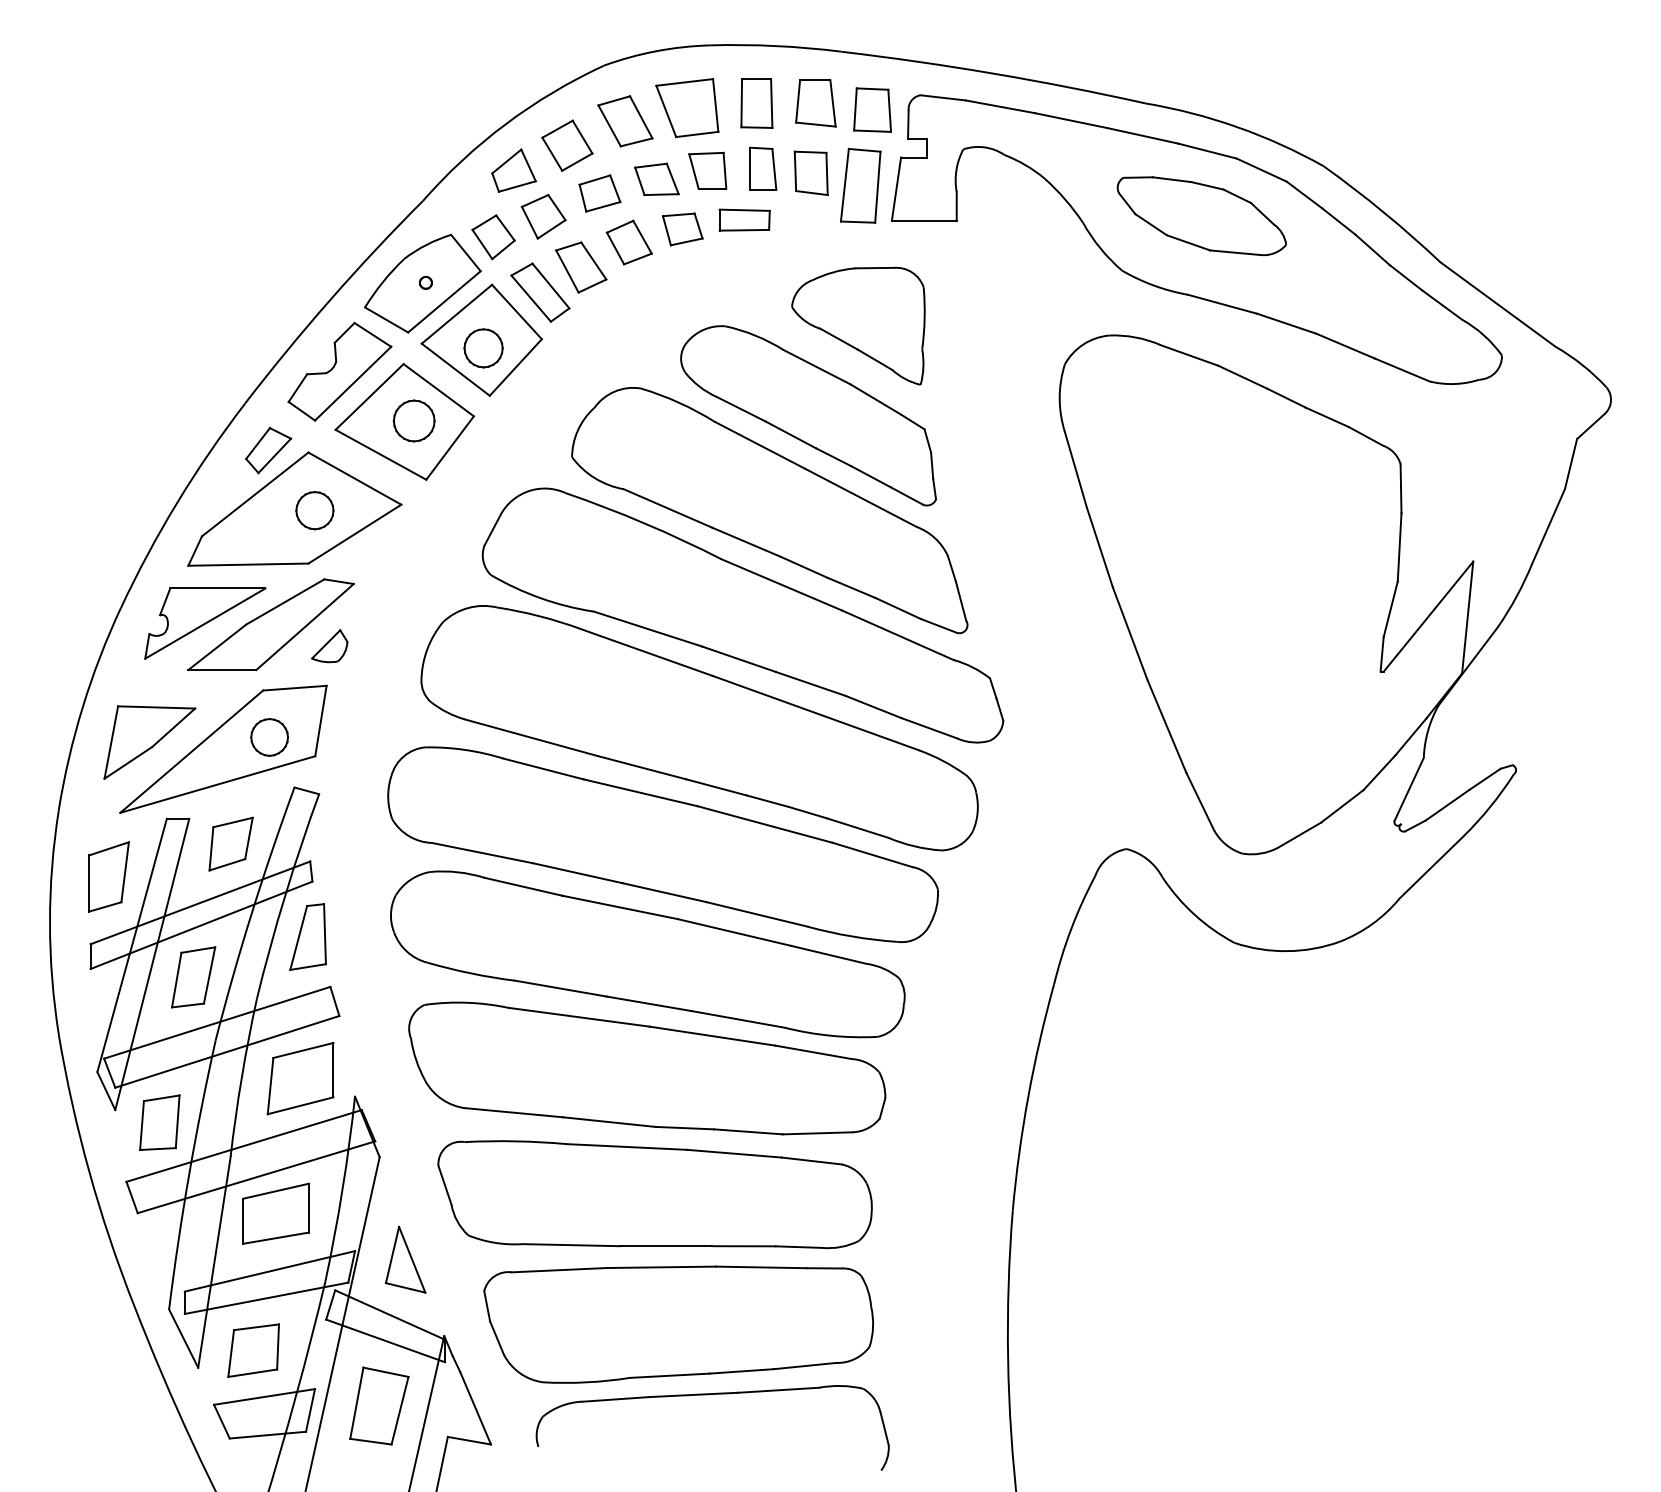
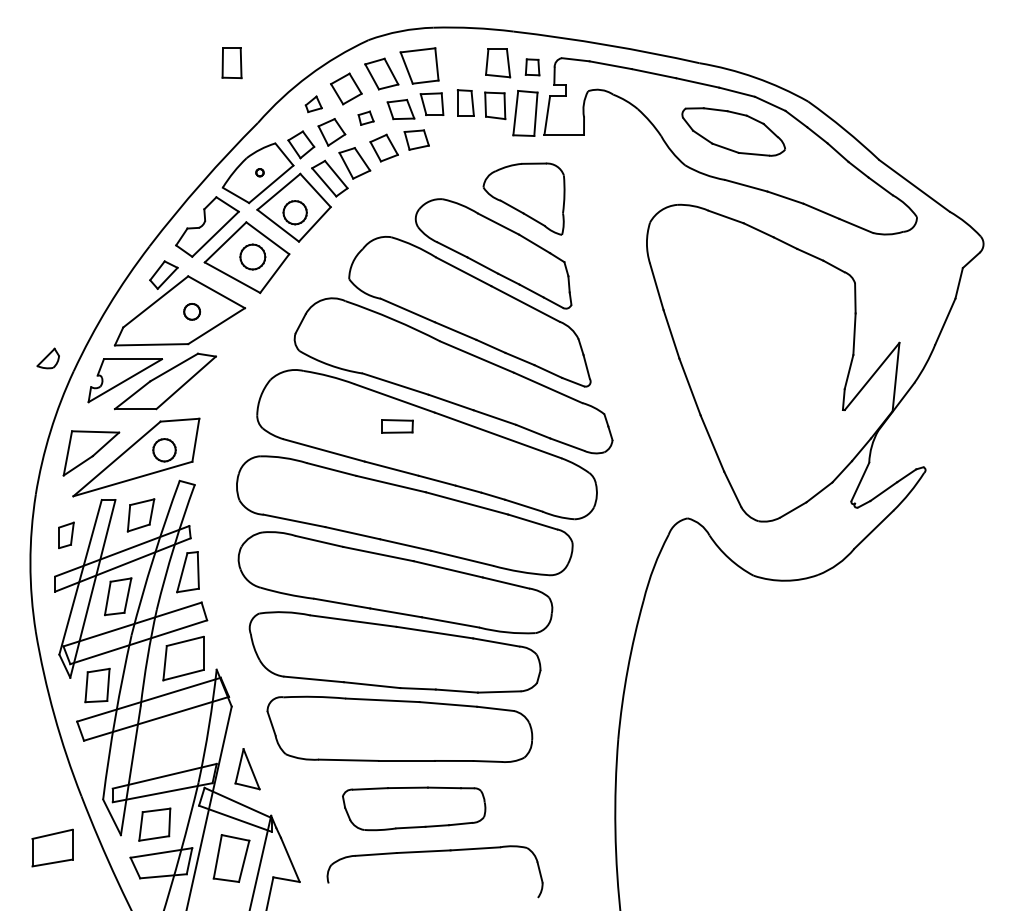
part: (755, 103) -> (231, 63), moved
part: (872, 110) -> (532, 67), size x0.6
part: (513, 171) -> (313, 104), size x0.6
part: (598, 194) -> (365, 118), size x0.6
part: (744, 220) -> (397, 426), moved
part: (313, 510) -> (191, 311), size x0.7
part: (328, 646) -> (47, 358), moved
part: (109, 877) -> (66, 535), size x0.6
part: (276, 1212) -> (52, 847), moved
part: (677, 1324) -> (413, 808), size x0.6

